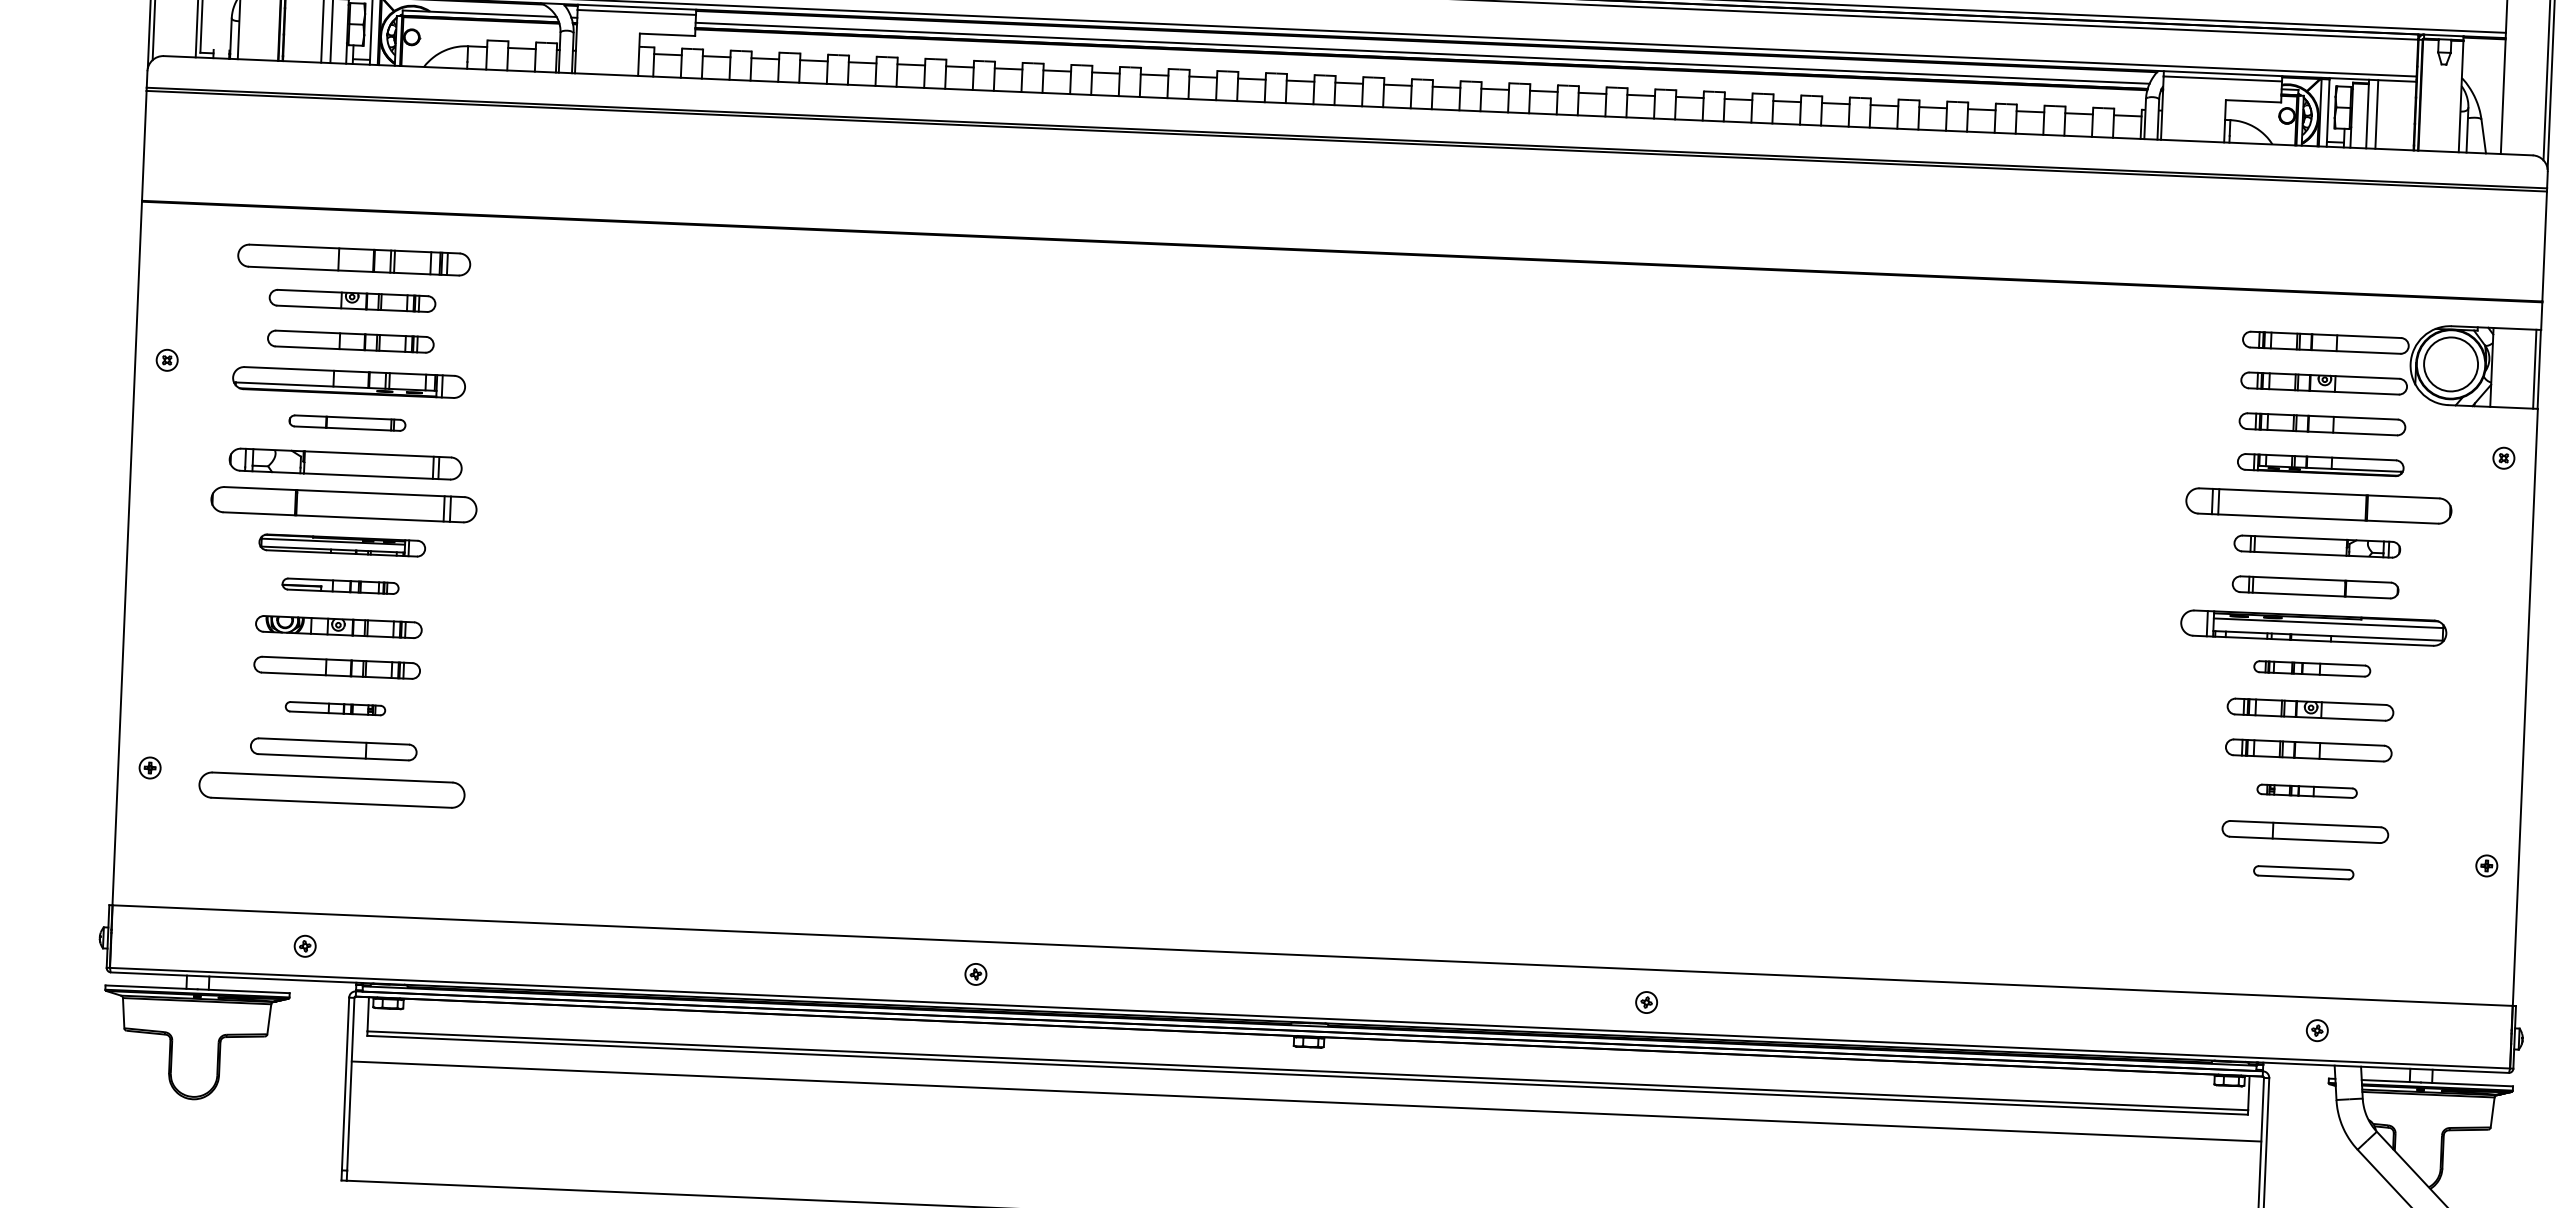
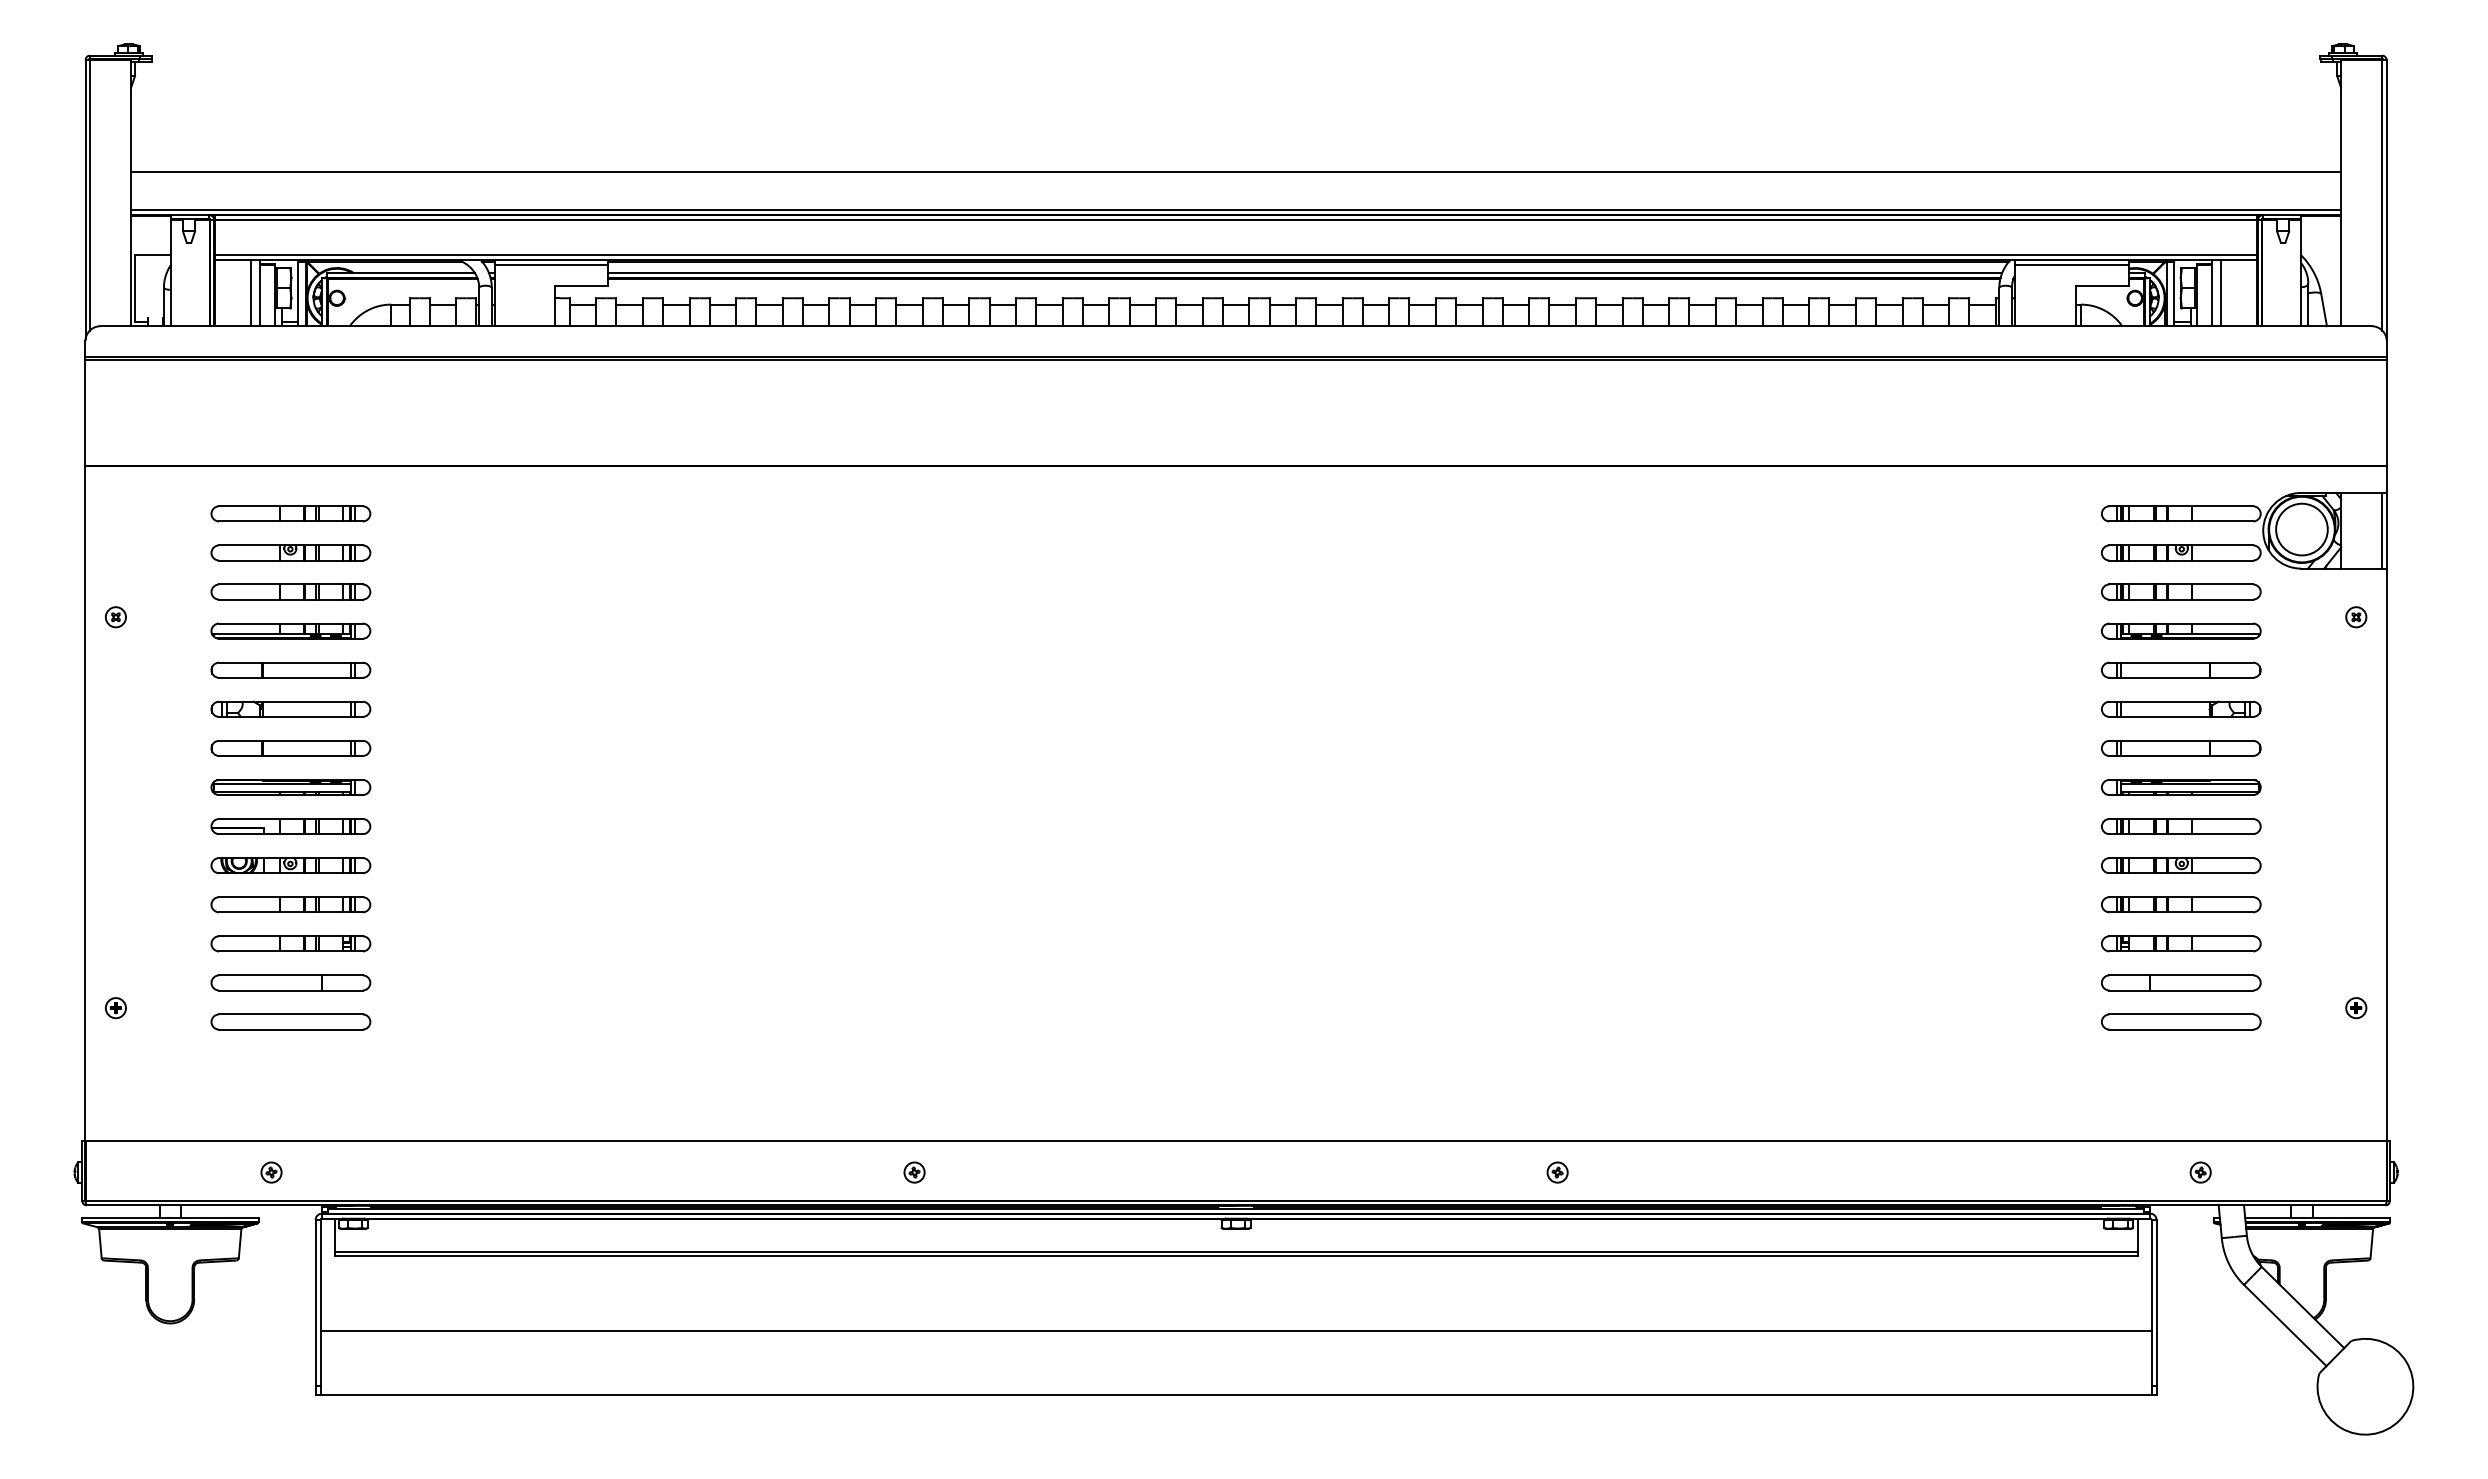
part: (353, 259) -> (290, 513), size x0.71
part: (348, 381) -> (290, 630), size x0.71
part: (347, 422) -> (290, 669), size x1.43
part: (345, 463) -> (290, 708), size x0.71
part: (343, 504) -> (290, 748), size x0.62
part: (2319, 505) -> (2181, 669), size x0.62
part: (340, 586) -> (290, 826), size x1.43
part: (2314, 628) -> (2181, 787), size x0.62
part: (2312, 668) -> (2181, 826), size x1.43
part: (335, 708) -> (290, 943), size x1.67
part: (331, 789) -> (290, 1021), size x0.62
part: (2307, 790) -> (2181, 943), size x1.67
part: (2303, 872) -> (2181, 1021), size x1.67
line: (1305, 1101) -> (1235, 1330), moved

